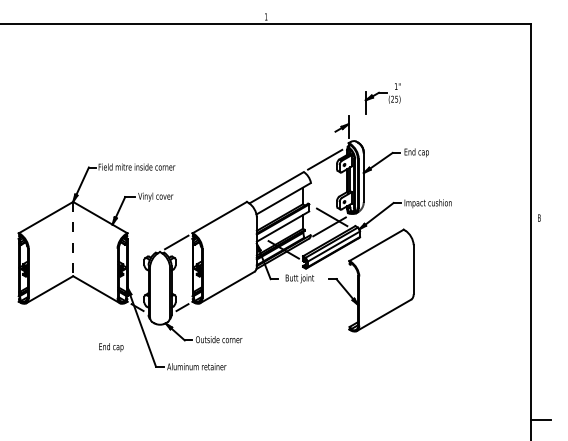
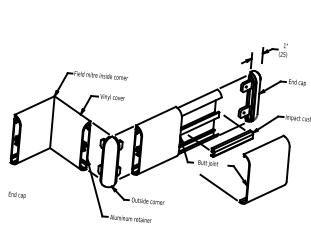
part: (382, 98) -> (274, 53), moved
line: (73, 239) -> (52, 122), dashed -> solid
line: (143, 242) -> (101, 128), added
line: (317, 311) -> (218, 187), added
text: (111, 347) -> (17, 195), moved

